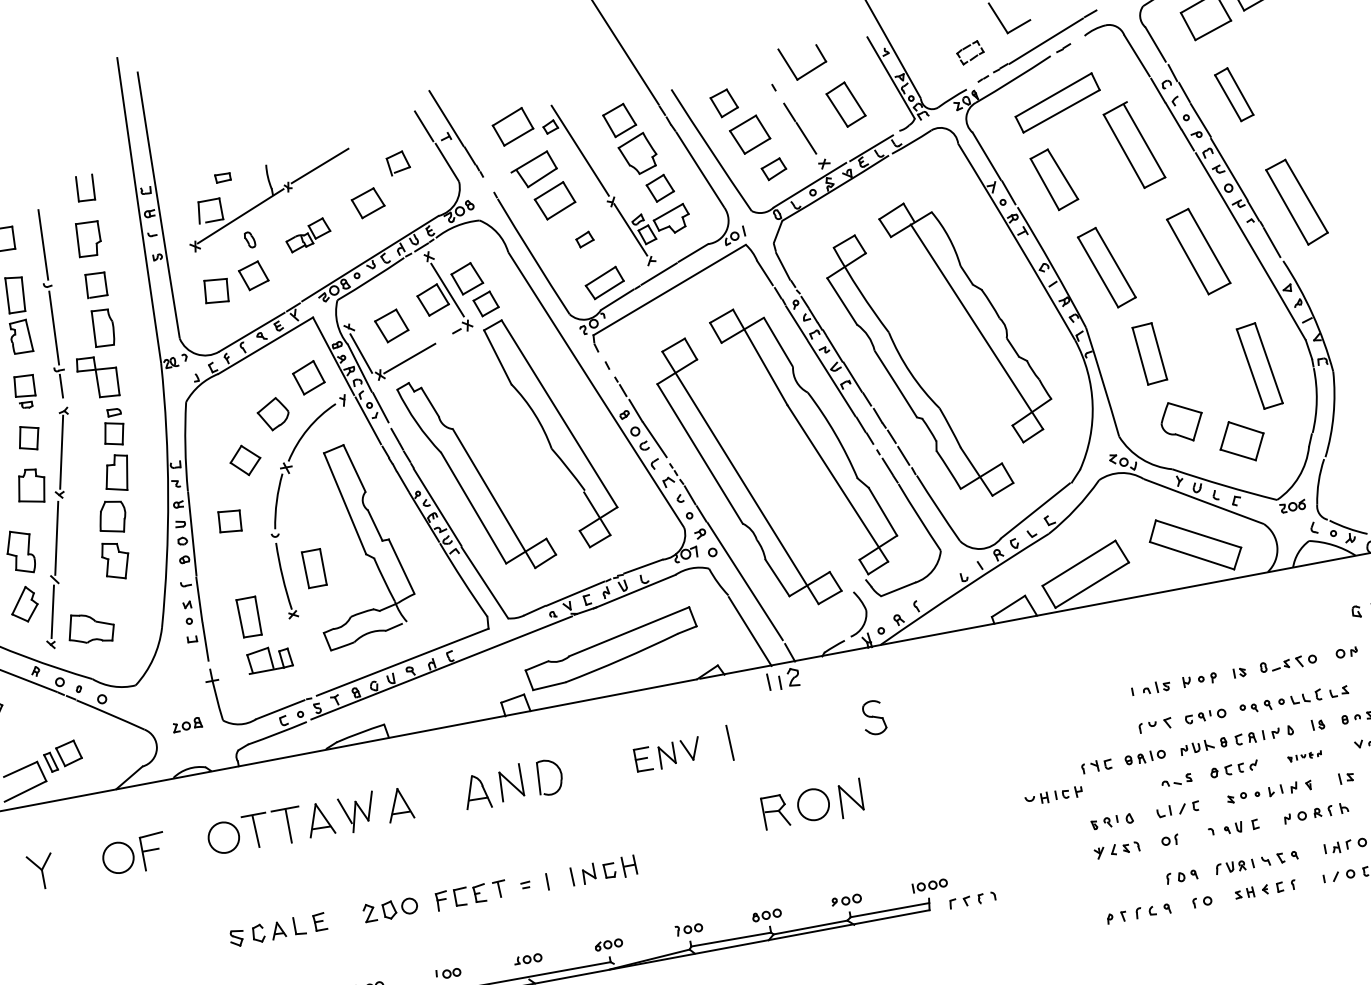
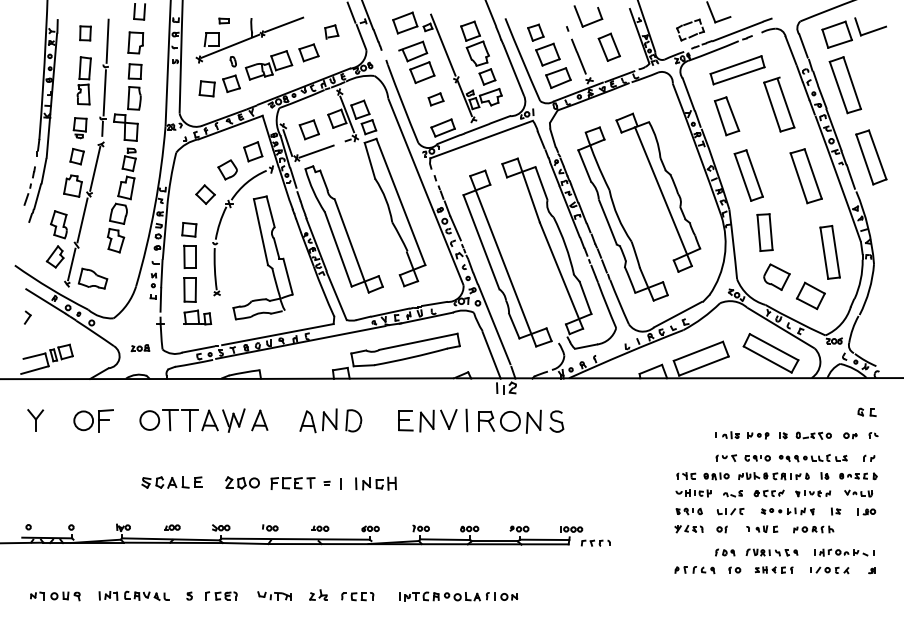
part: (970, 51) -> (690, 29), size x1.67
part: (1234, 95) -> (845, 85), size x1.67
part: (774, 169) -> (558, 78), size x1.67
part: (307, 235) -> (268, 65), size x1.67
part: (584, 239) -> (435, 99), size x1.43
part: (313, 568) -> (189, 256), moved
part: (667, 754) -> (427, 420), size x1.43
part: (1305, 755) -> (813, 493), size x1.67
part: (1053, 796) -> (693, 493), moved
part: (812, 805) -> (509, 421), moved

